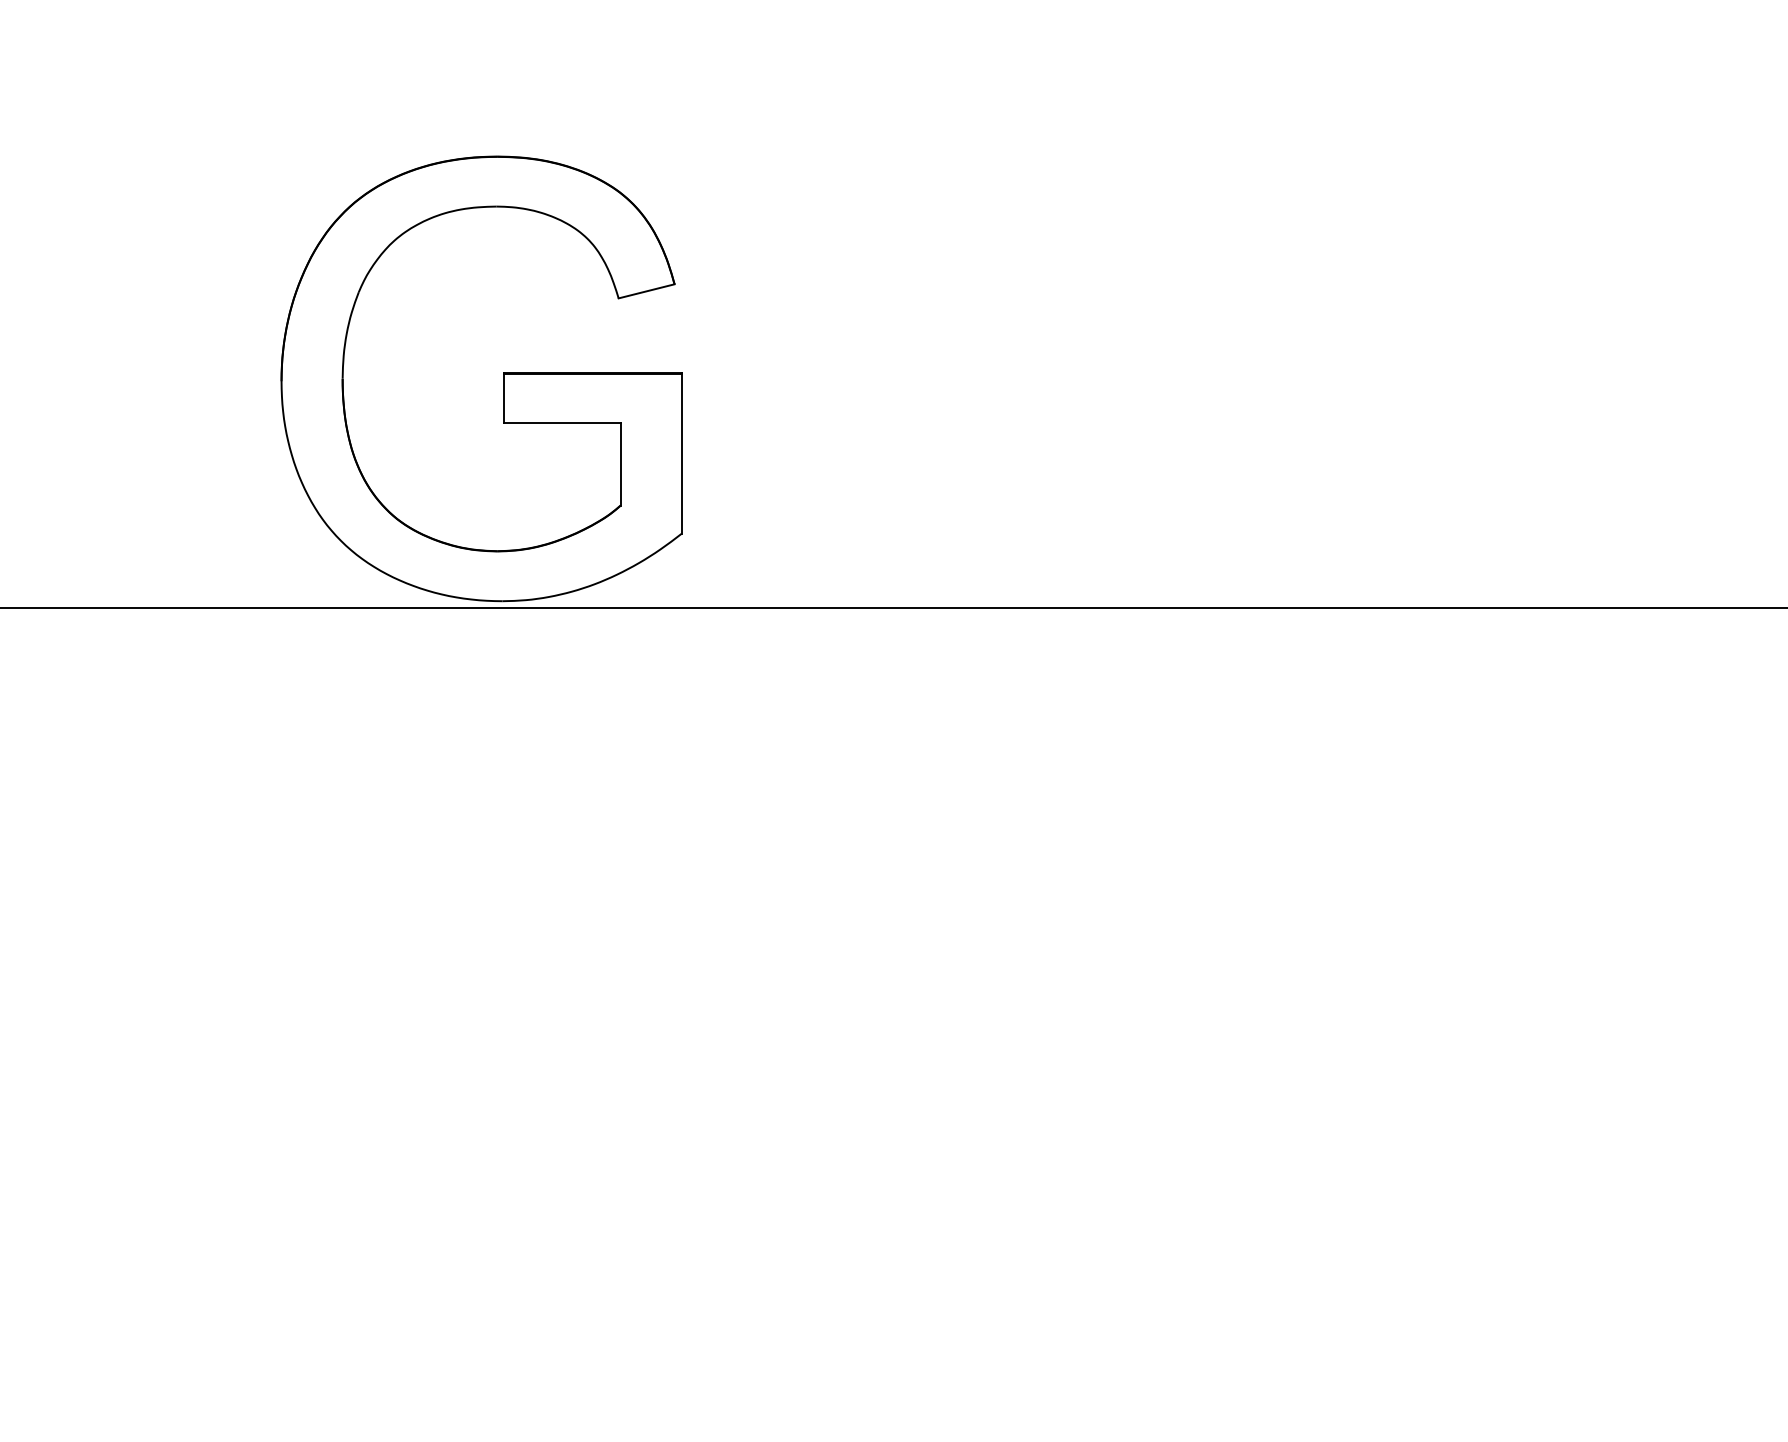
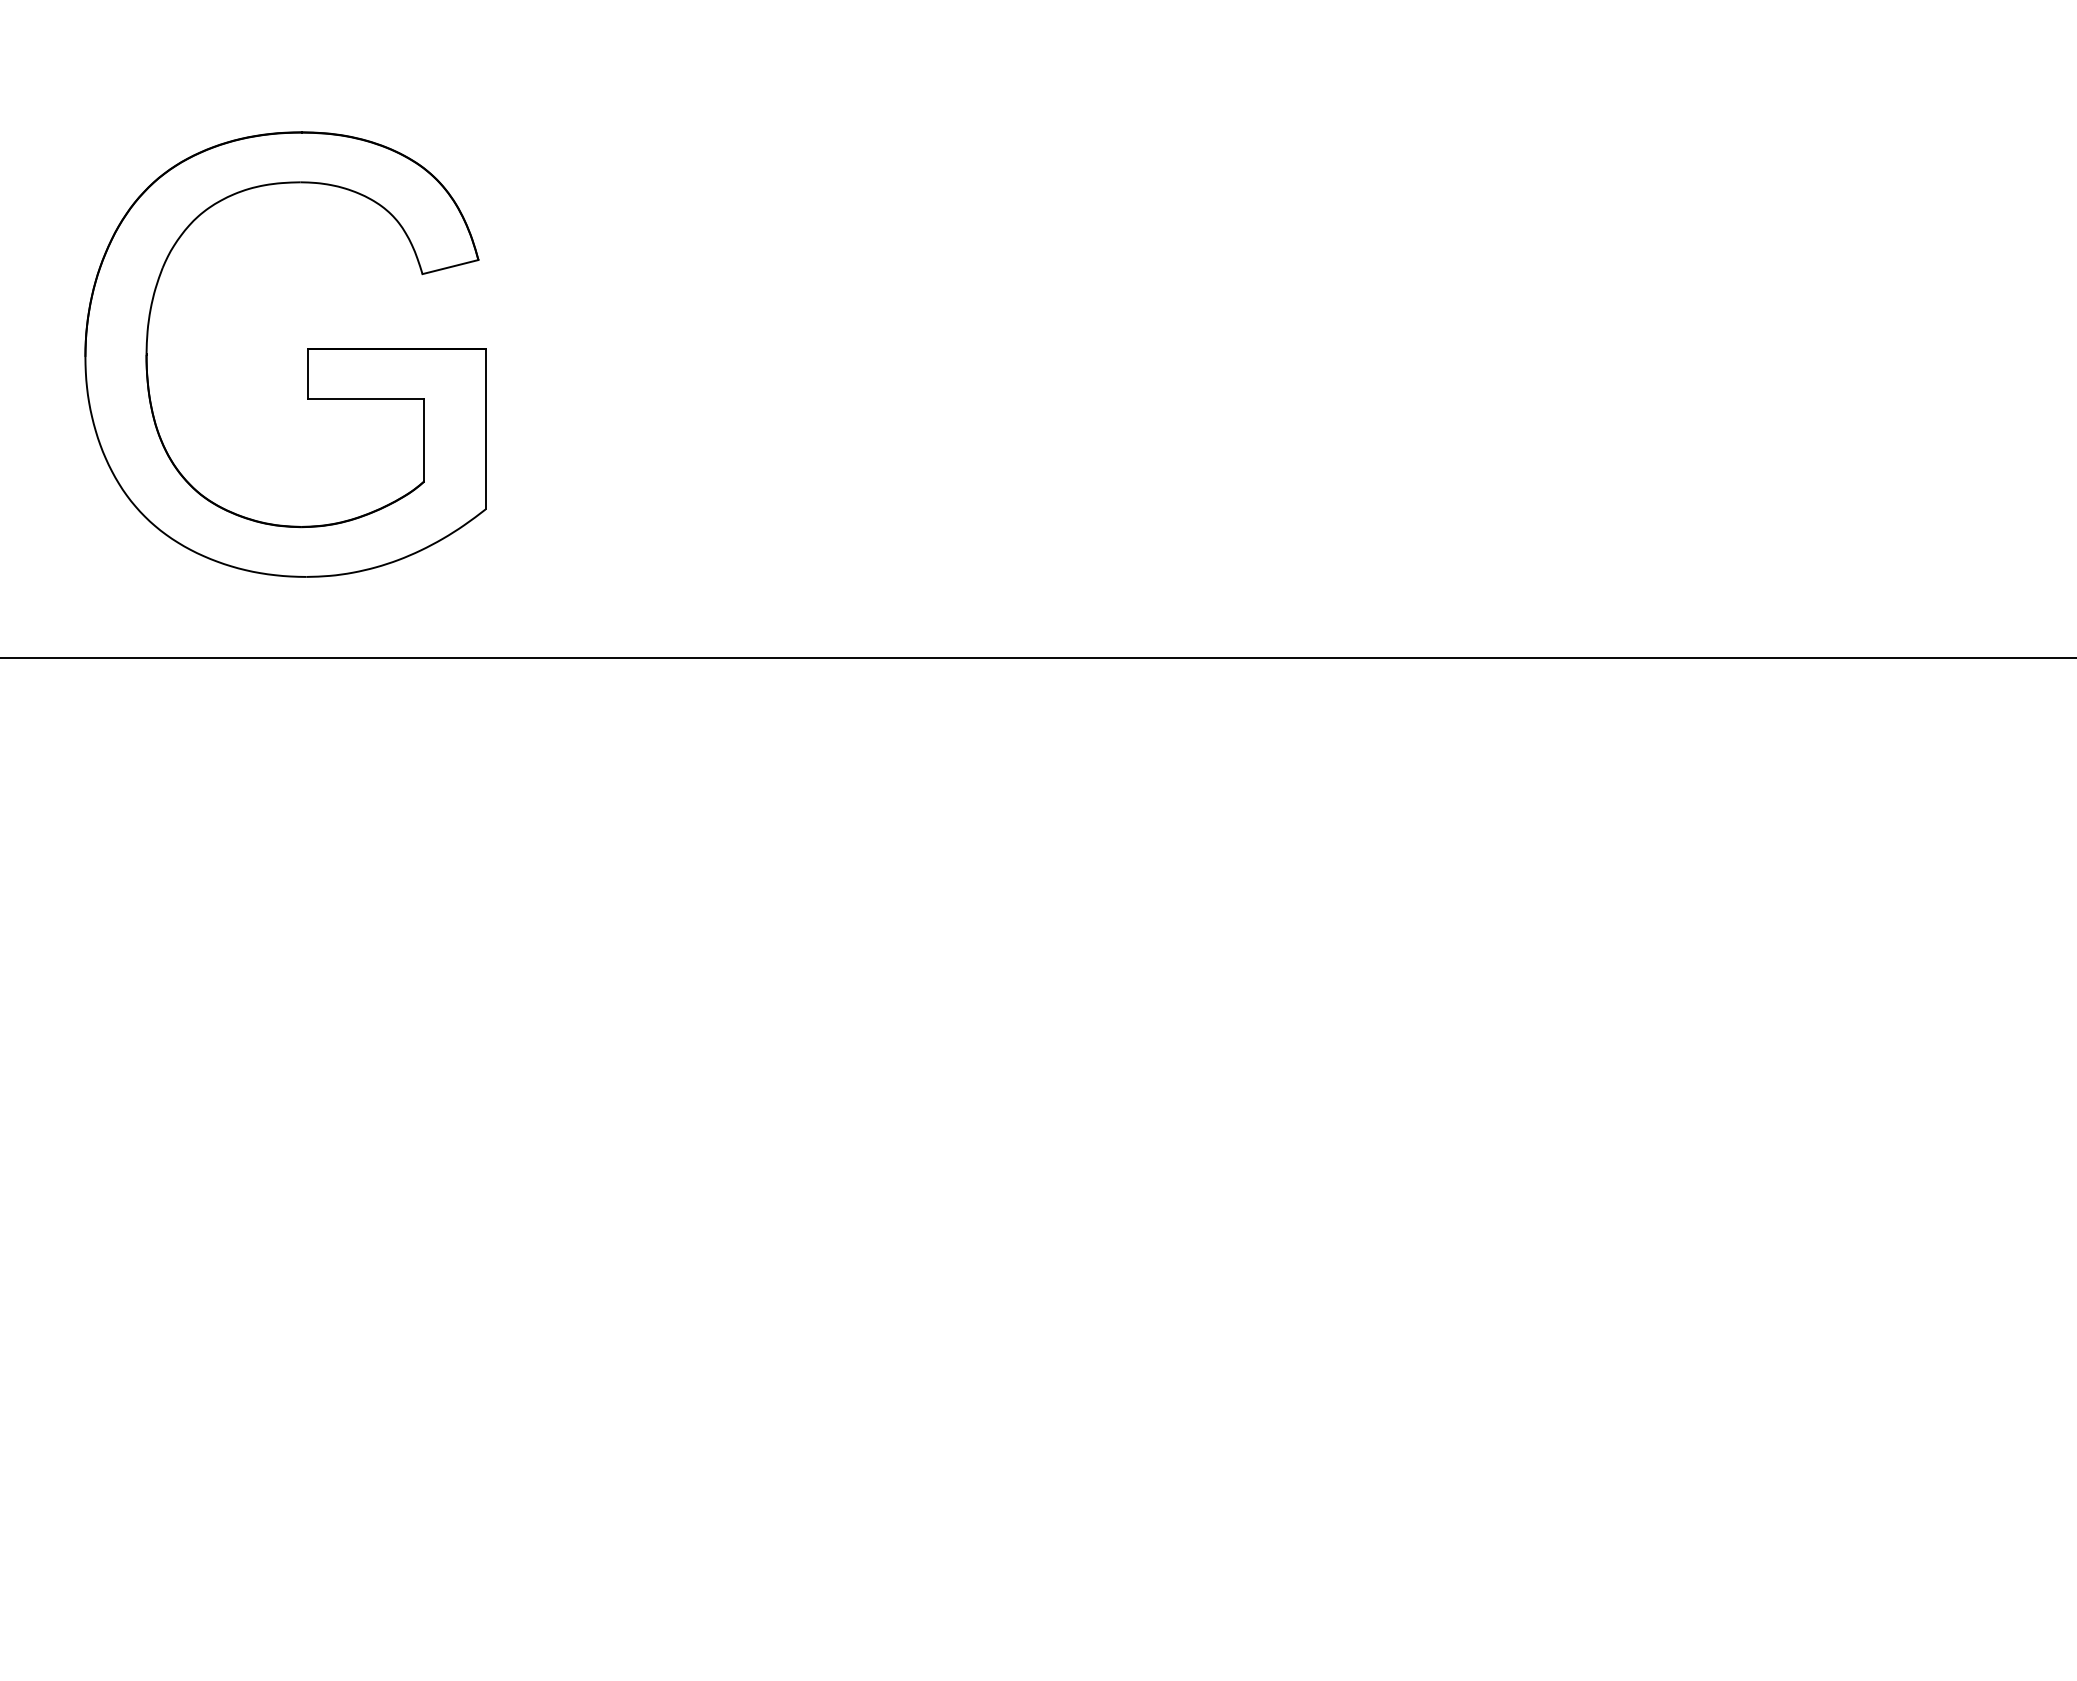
part: (503, 378) -> (307, 354), moved

